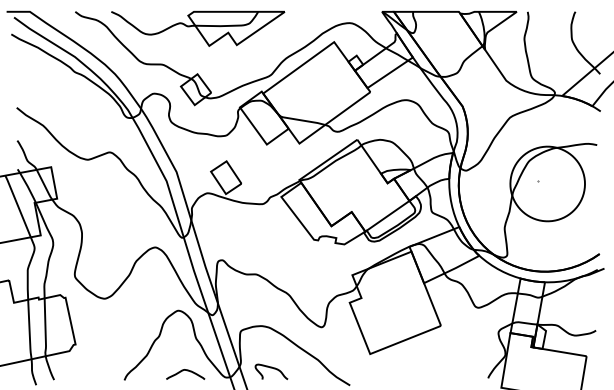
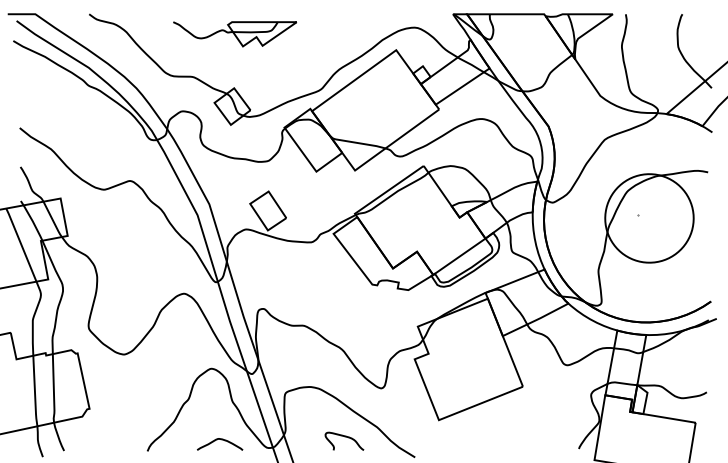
part: (198, 28) -> (235, 34), size x0.6
curve: (273, 369) -> (346, 438), moved

